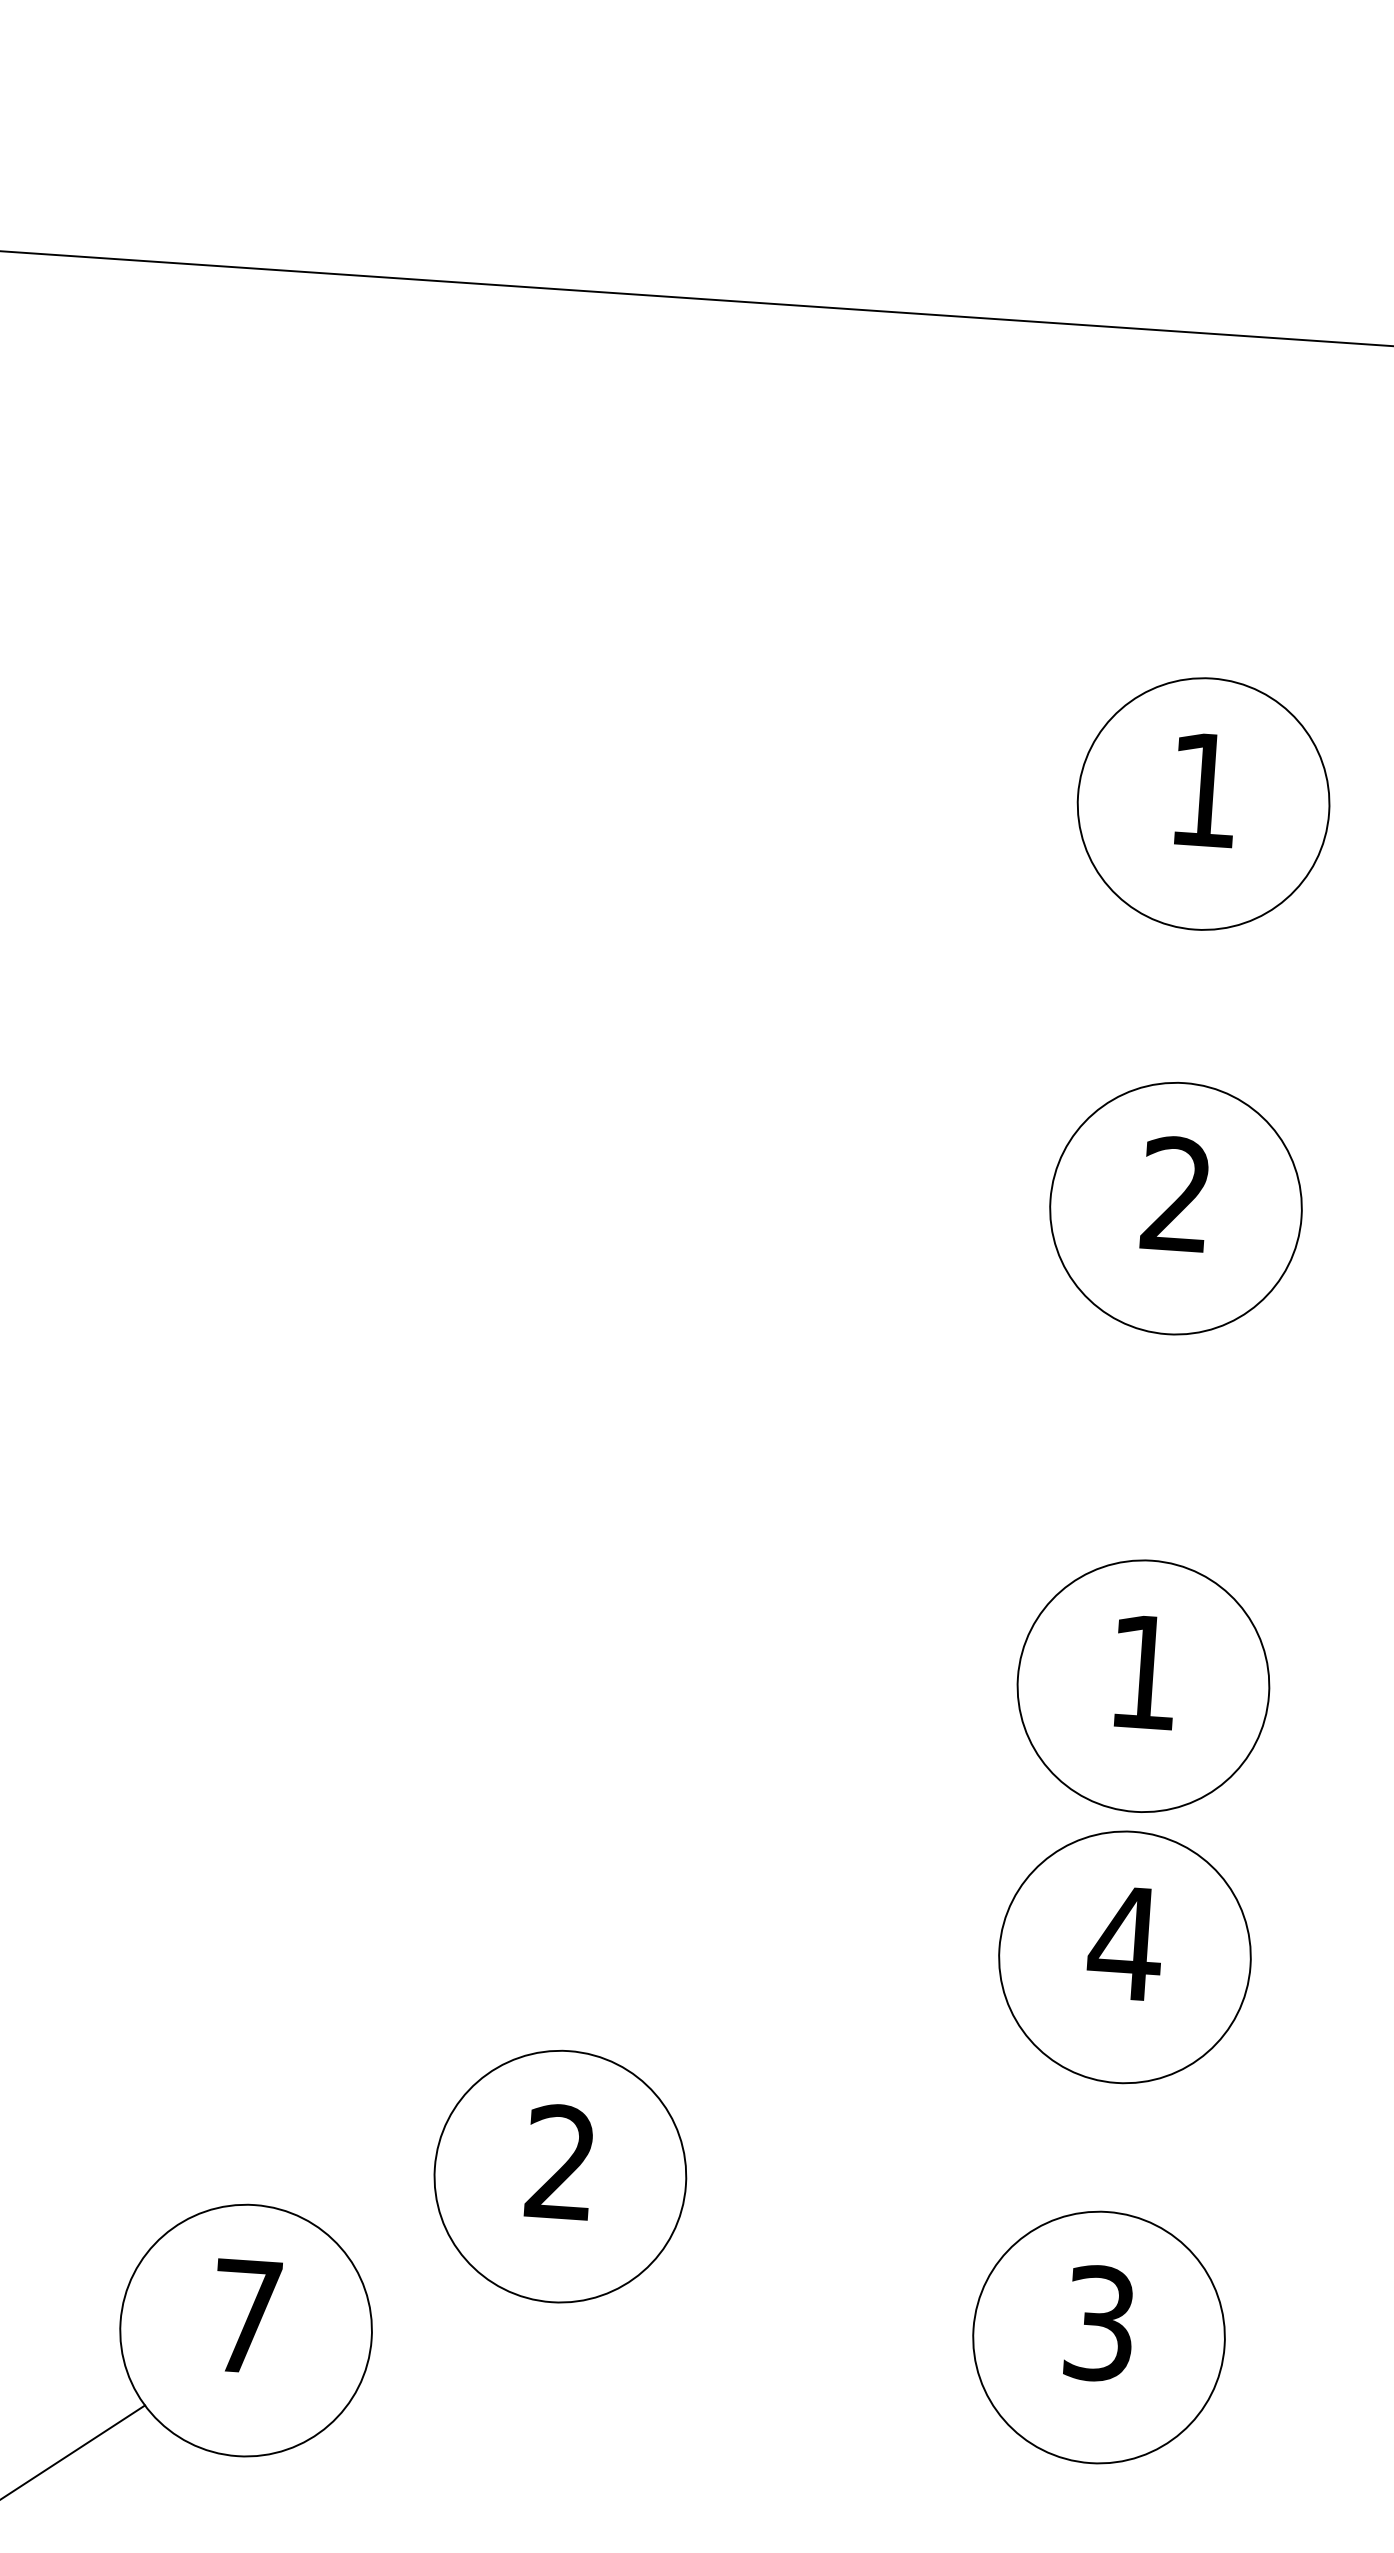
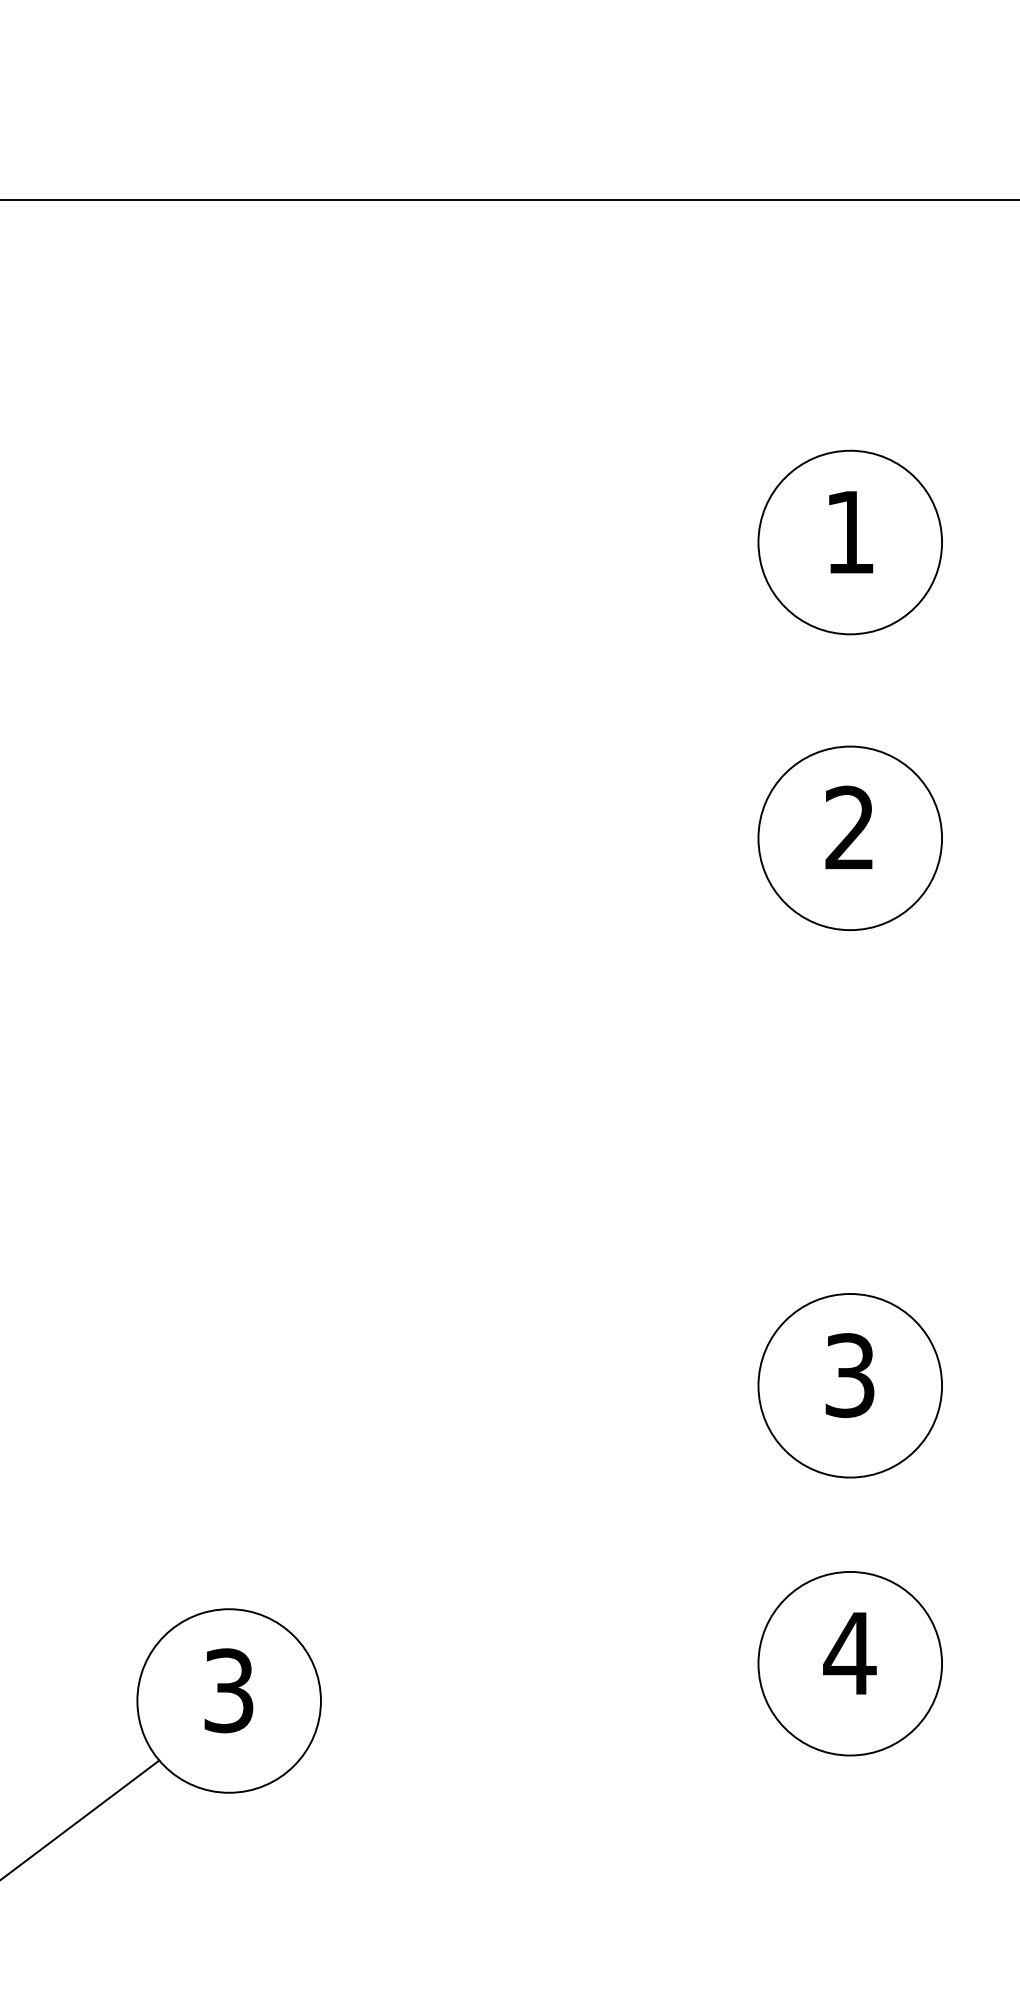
part: (1142, 1686) -> (849, 1187), removed
text: (1124, 1943) -> (849, 1375), 4 -> 3
part: (559, 2175) -> (449, 1572), removed
text: (246, 2316) -> (228, 1690), 7 -> 3
text: (1098, 2323) -> (849, 1653), 3 -> 4

